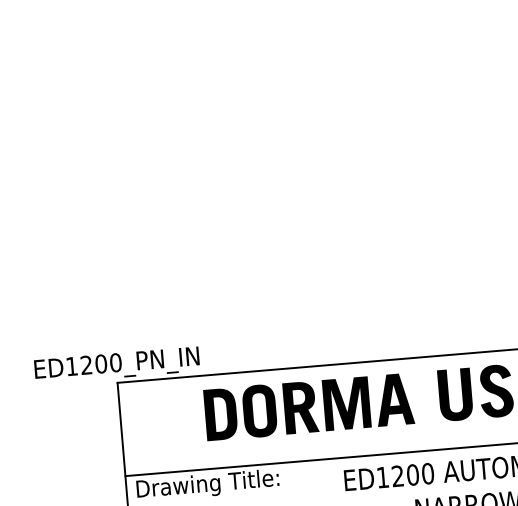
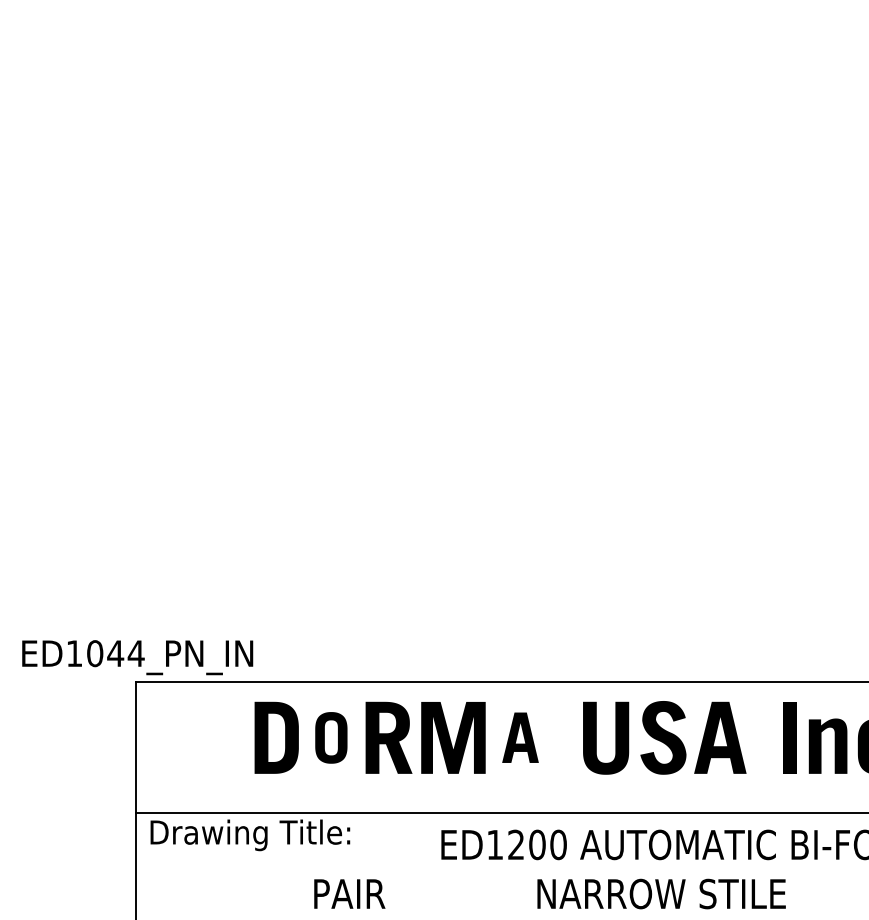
text: (101, 363) -> (115, 653), ED1200_PN_IN -> ED1044_PN_IN
part: (394, 399) -> (520, 737), size x0.7
part: (259, 410) -> (331, 737), size x0.7

